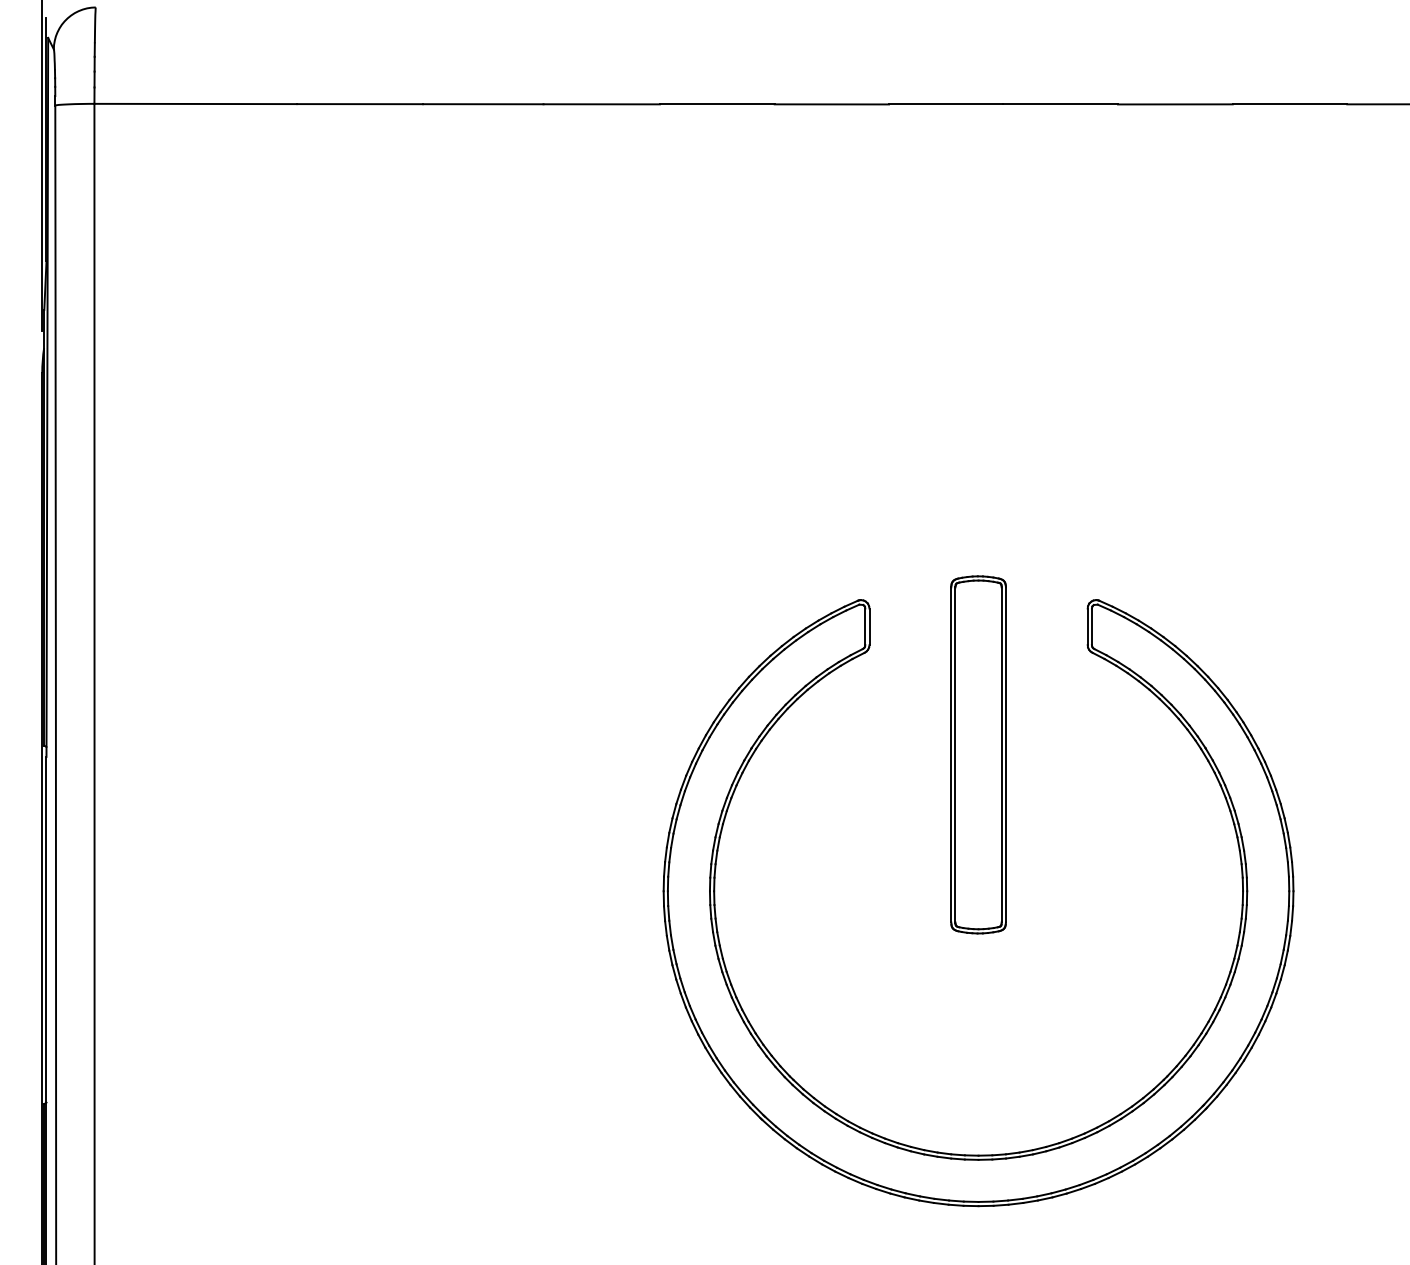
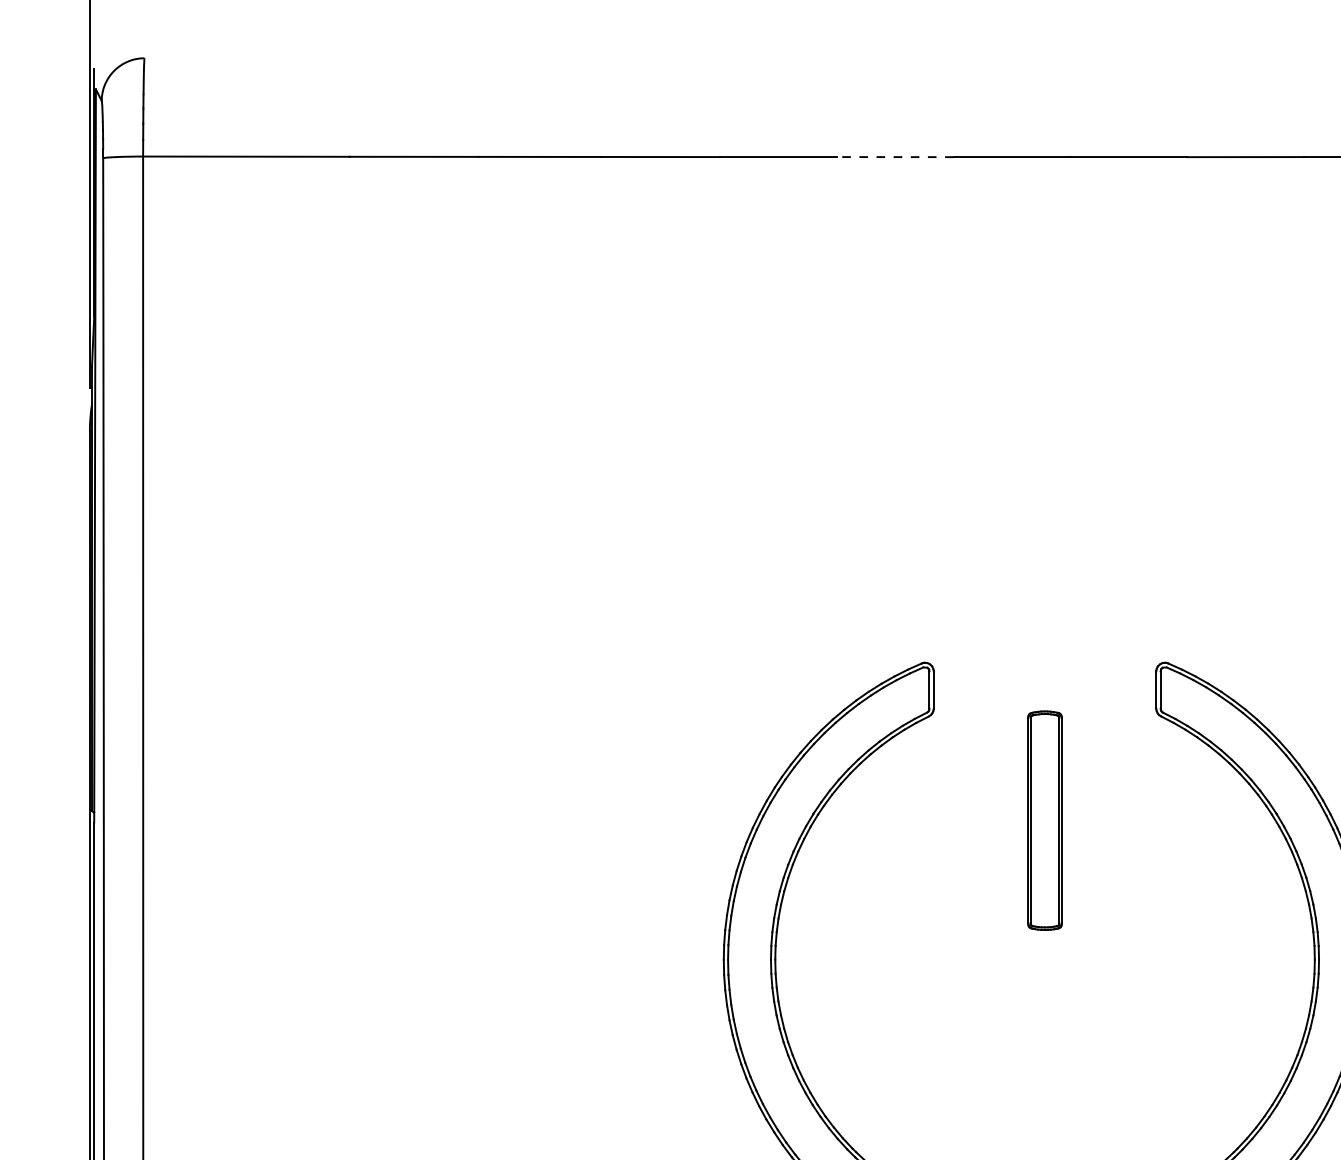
line: (831, 104) -> (894, 157), solid -> dashed
part: (978, 754) -> (1044, 820), size x0.6

